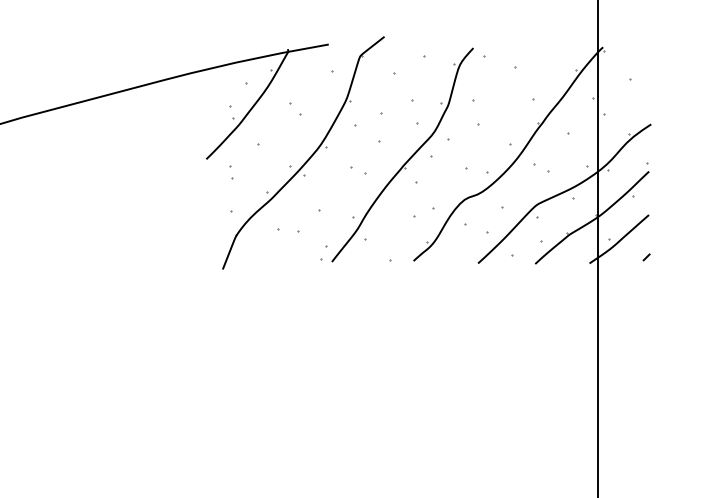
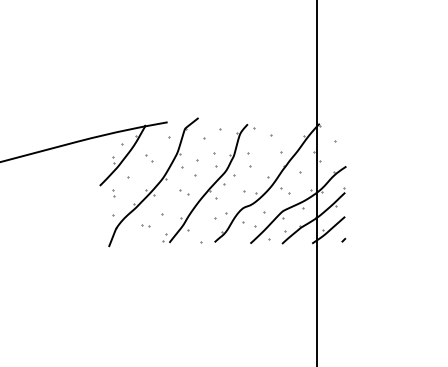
part: (288, 230) -> (145, 225), size x0.62

